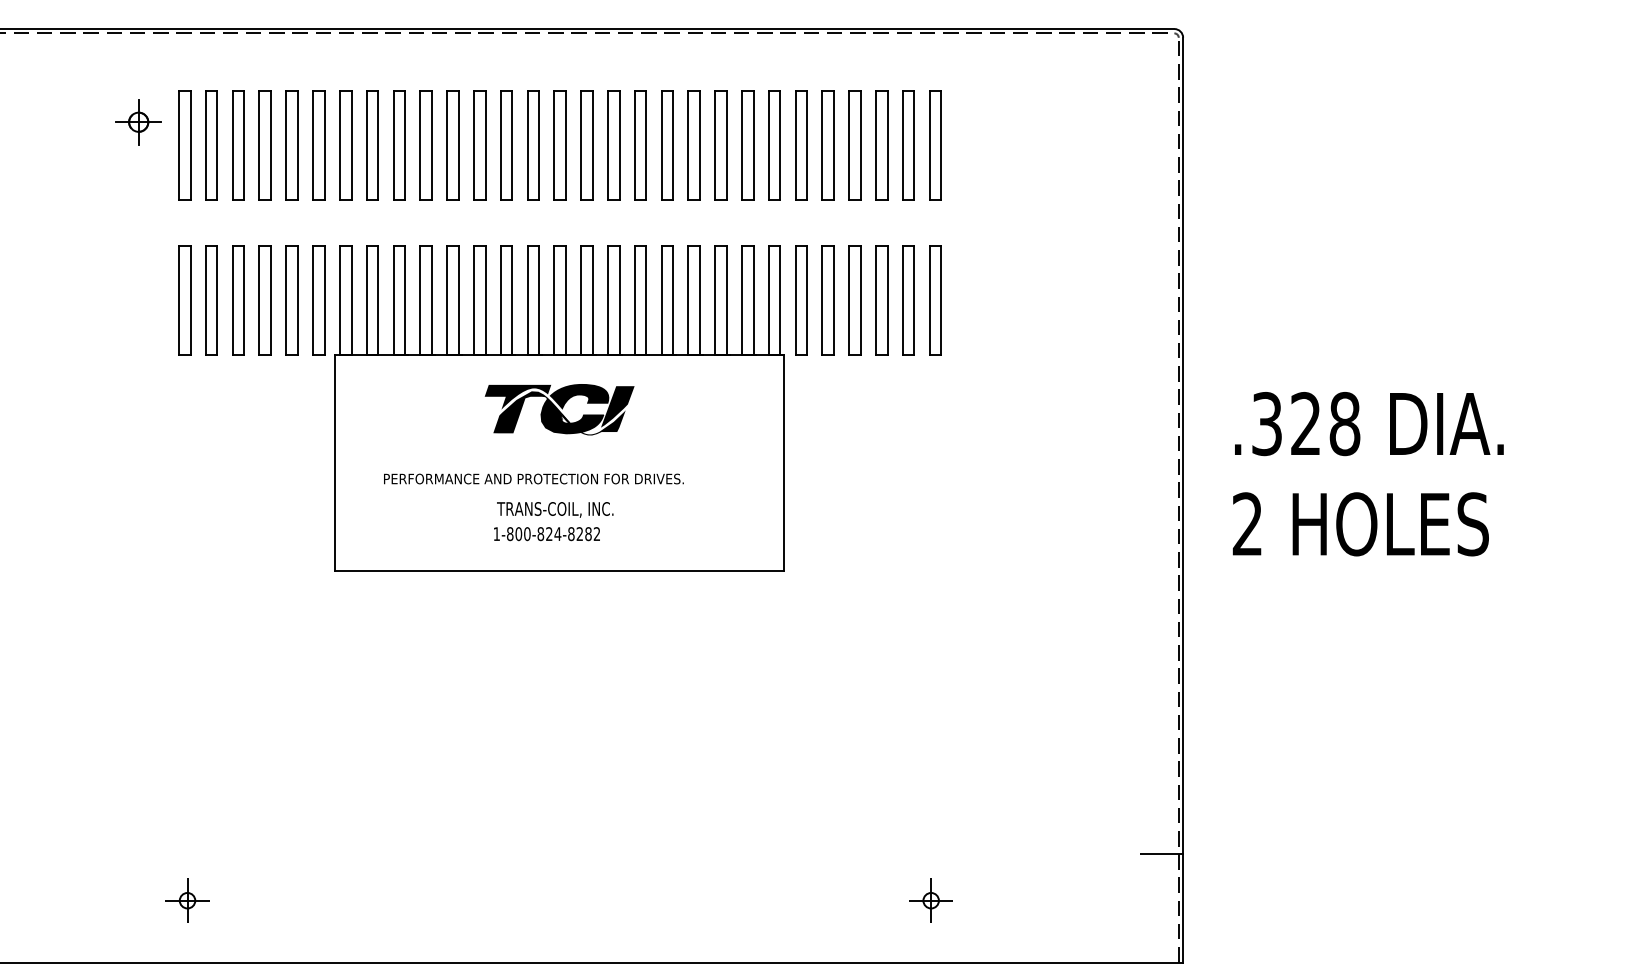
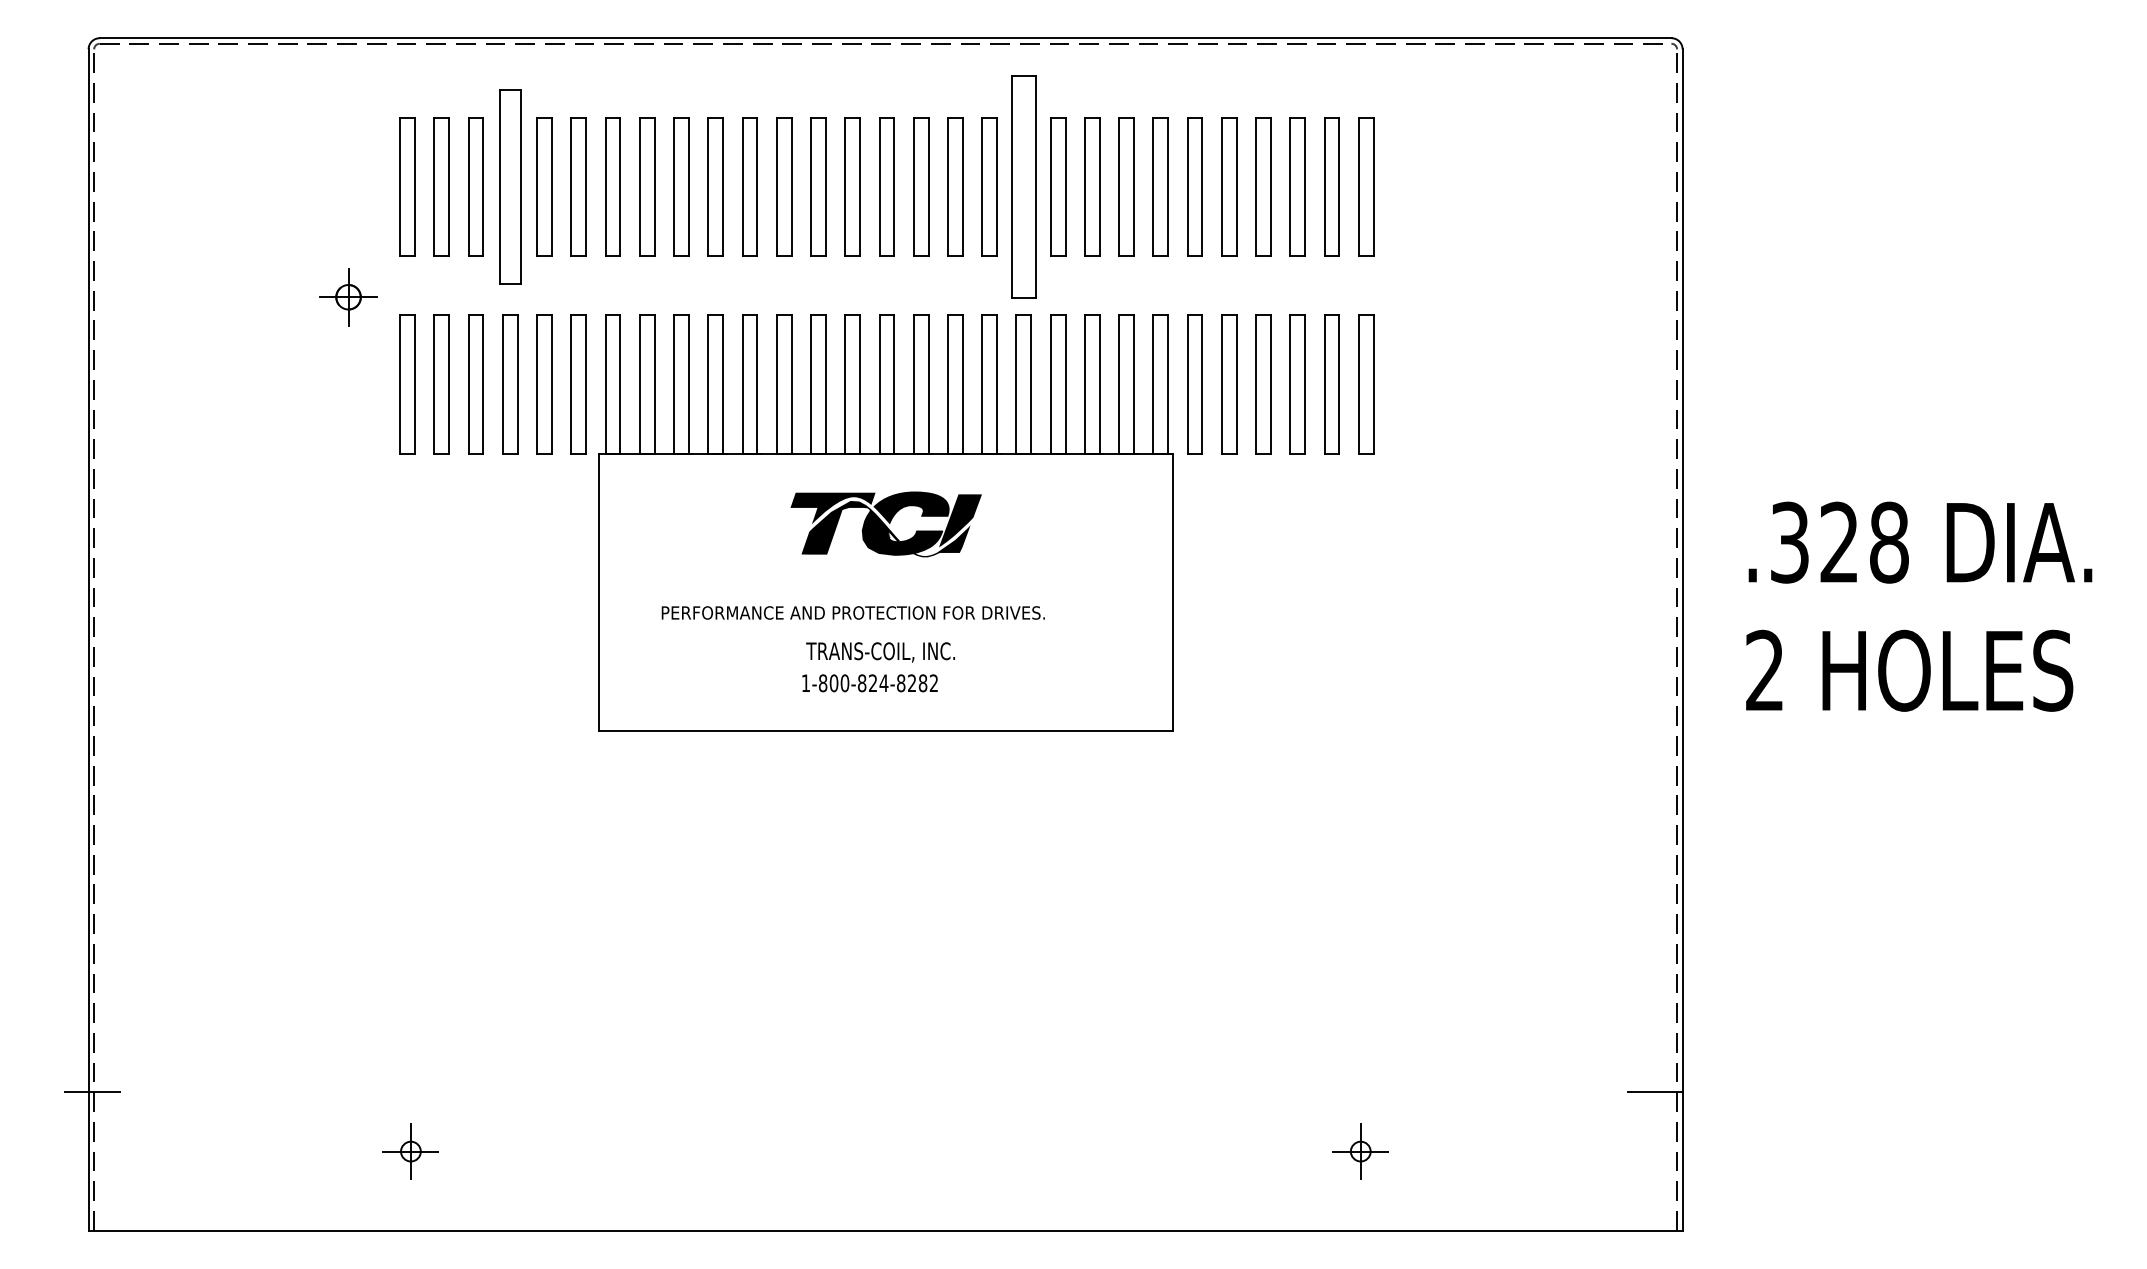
part: (138, 122) -> (348, 297), moved
part: (265, 145) -> (510, 186), size x1.4
part: (667, 145) -> (1023, 186), size x1.6

